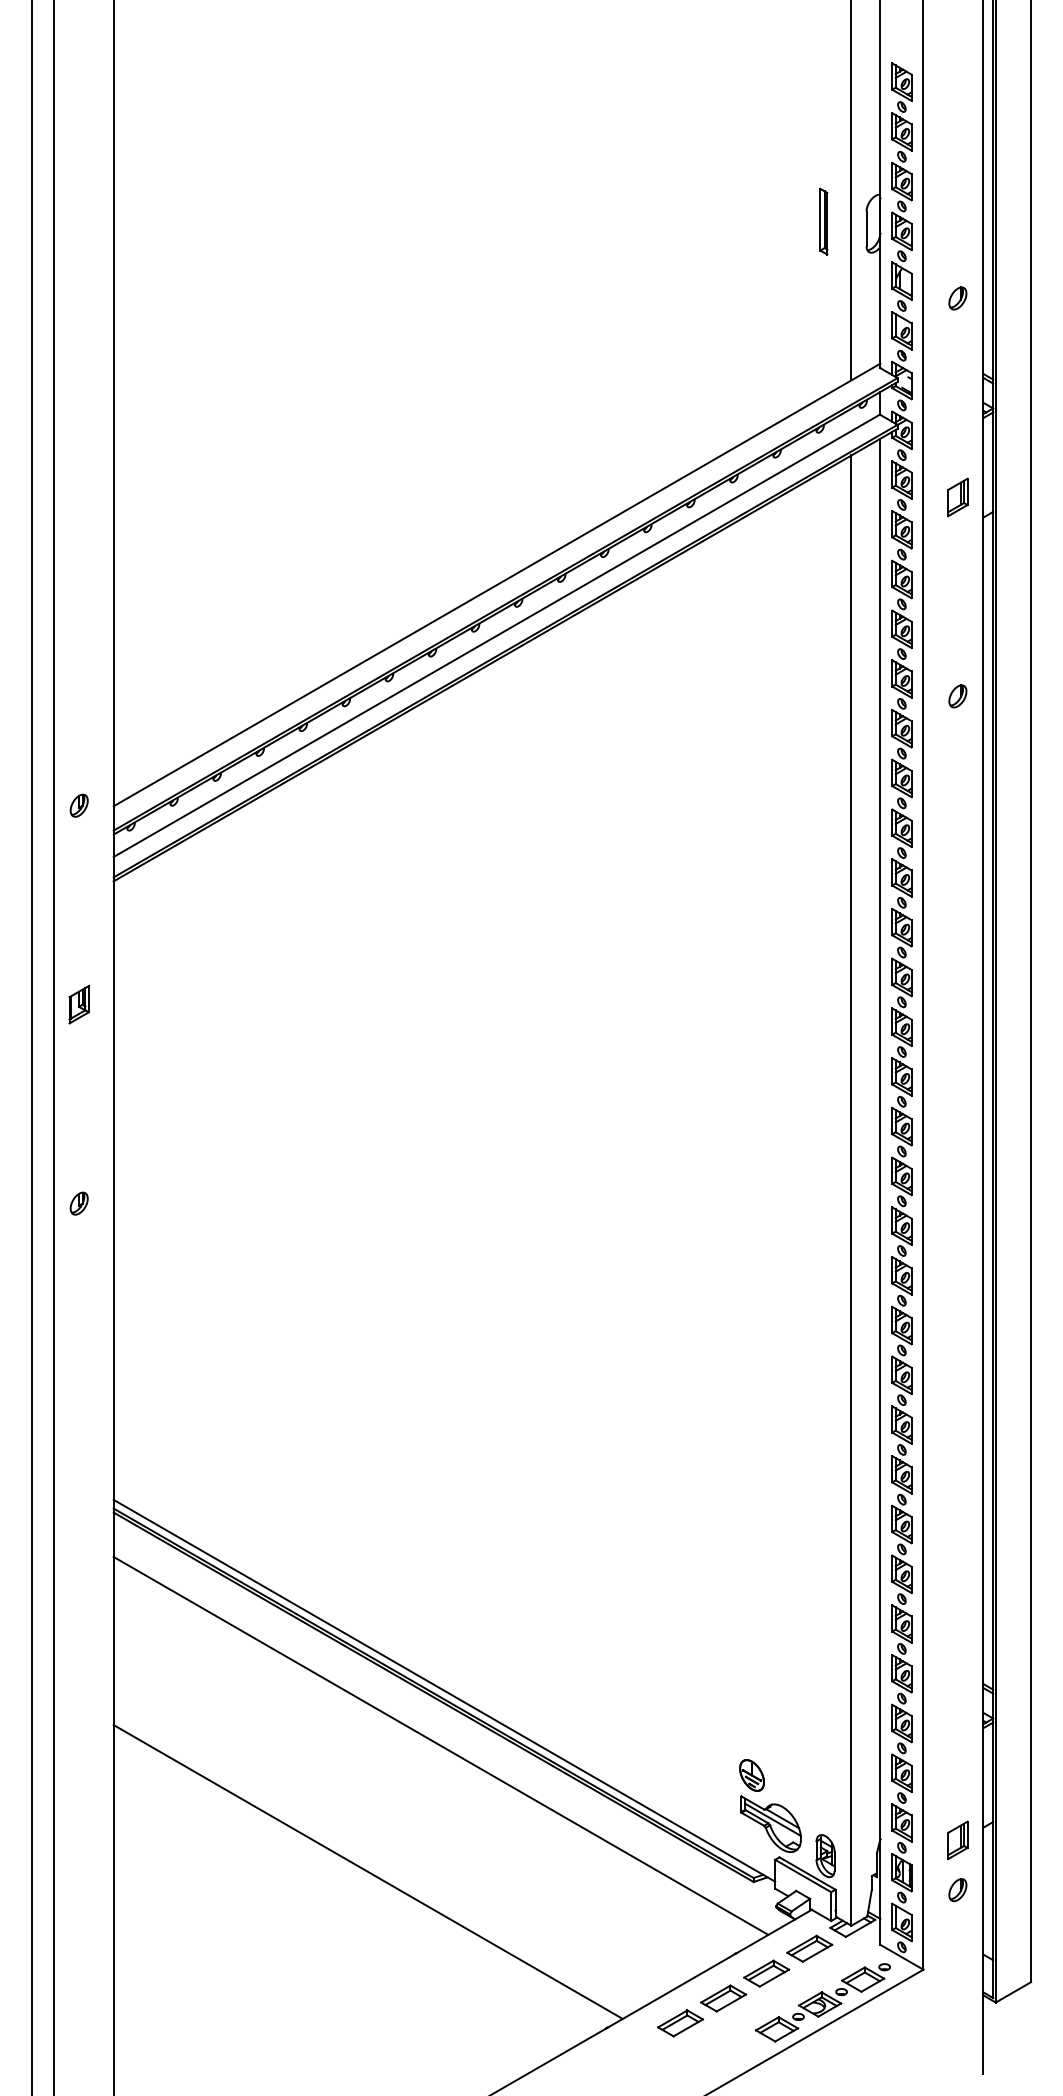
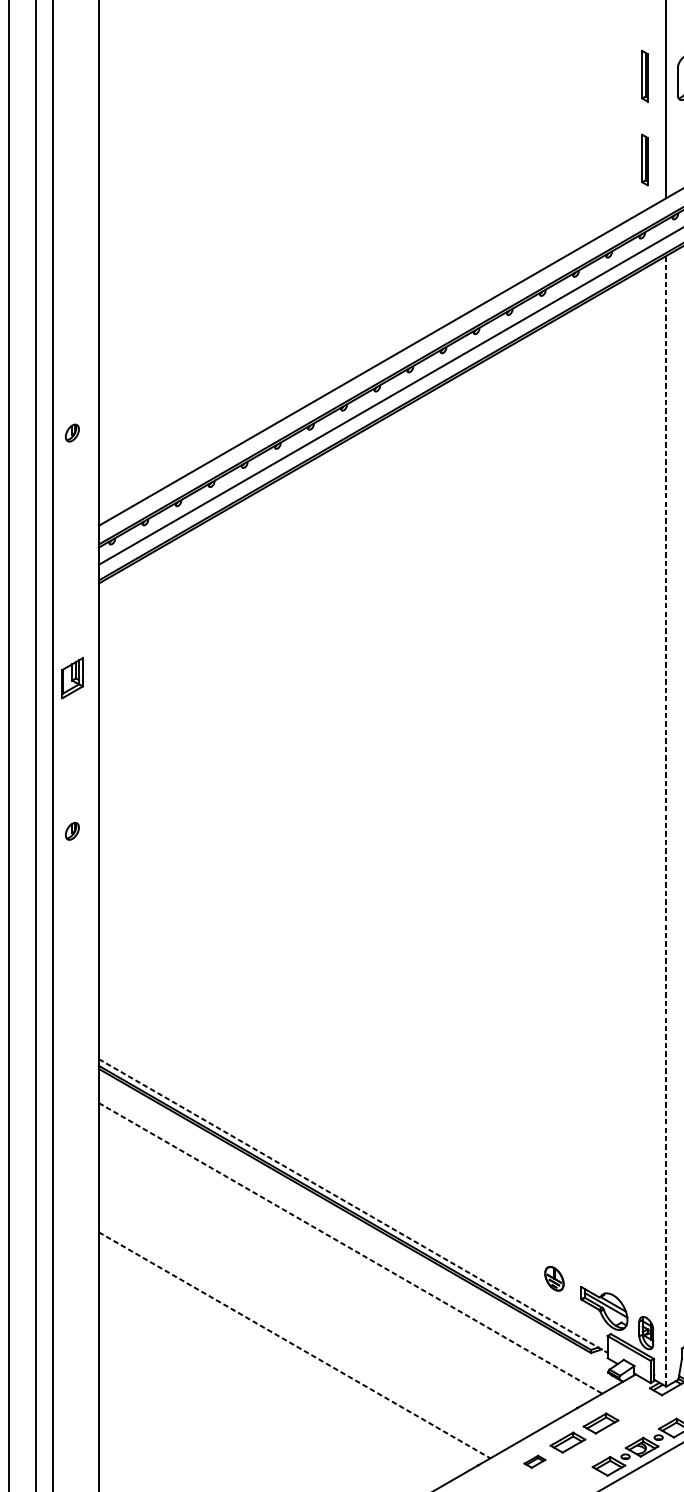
part: (823, 330) -> (644, 159), added
part: (78, 805) -> (71, 432), moved
part: (78, 1004) -> (71, 678), size x1.4
line: (851, 1190) -> (666, 821), solid -> dashed
line: (444, 1690) -> (353, 1205), solid -> dashed
line: (441, 1745) -> (350, 1248), solid -> dashed
part: (751, 1775) -> (554, 1278), moved
line: (368, 1871) -> (294, 1344), solid -> dashed
part: (809, 1948) -> (633, 1404), removed
part: (680, 2023) -> (534, 1461), size x0.6

